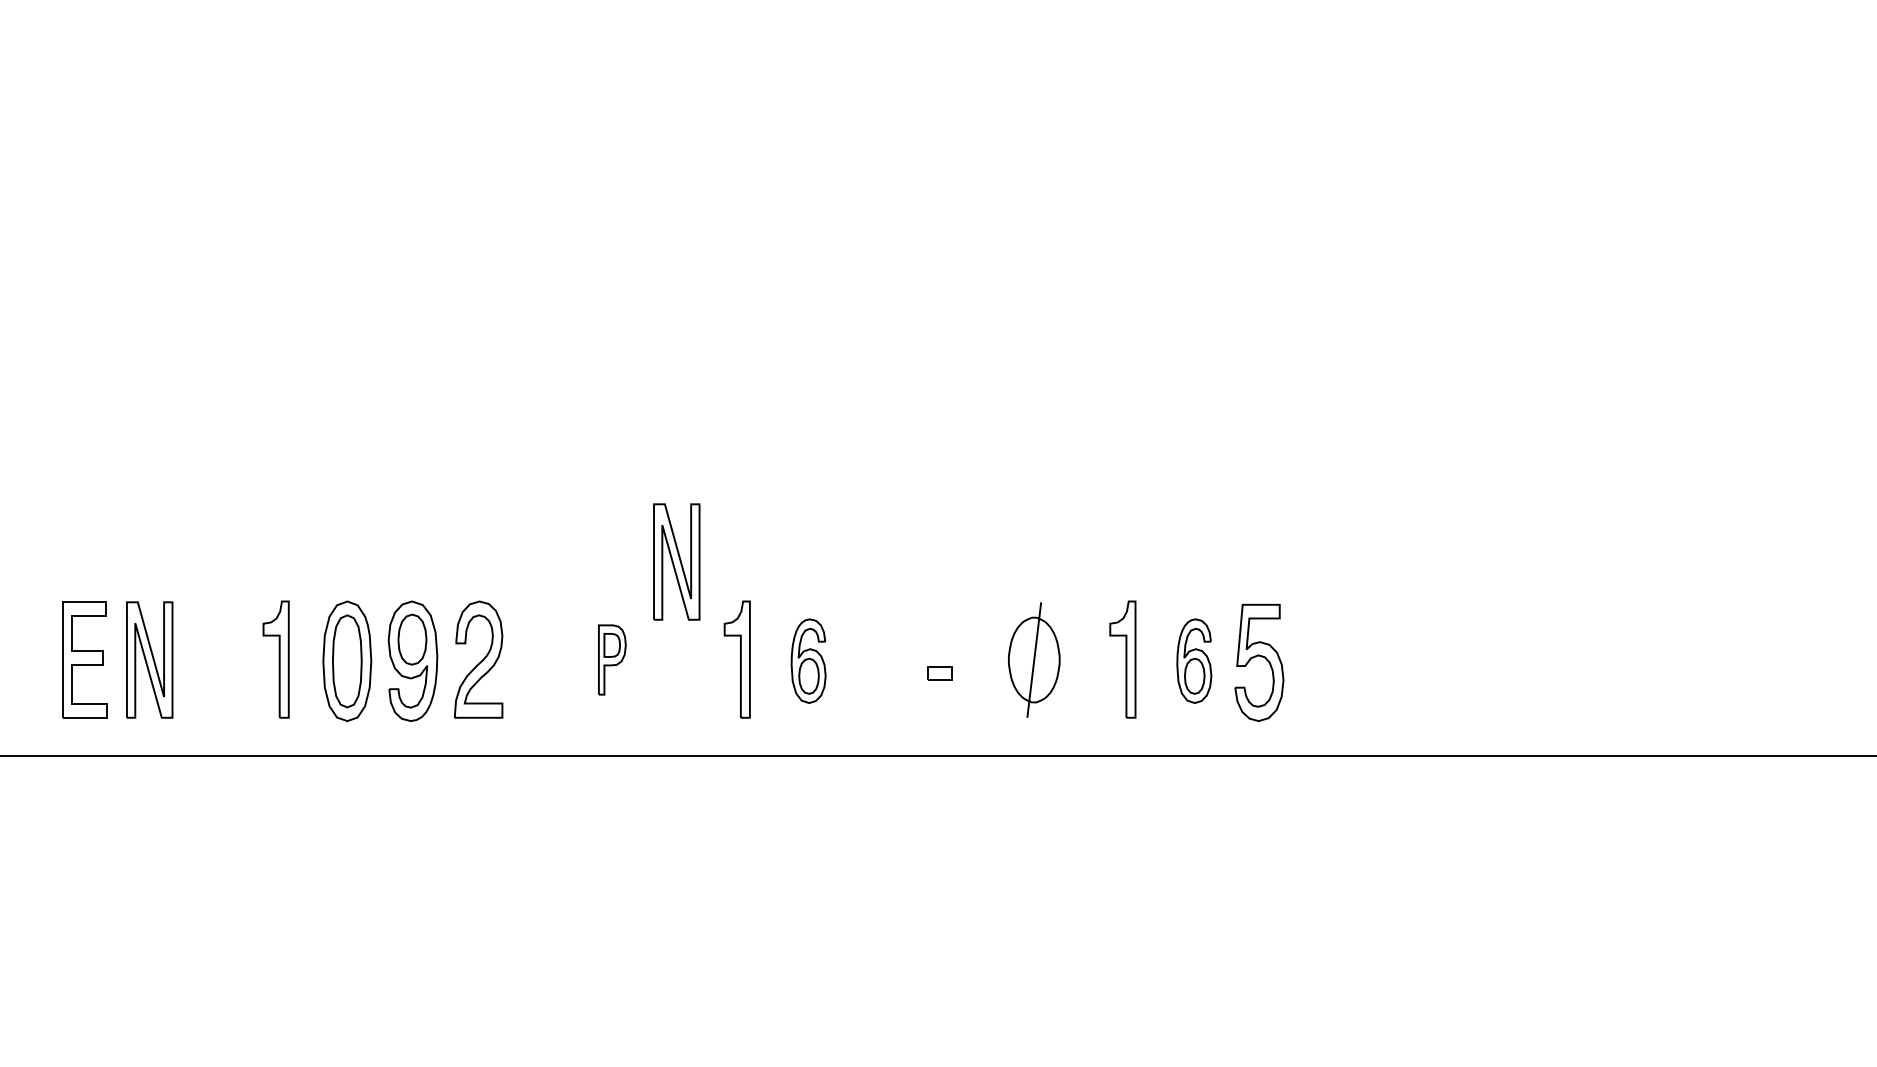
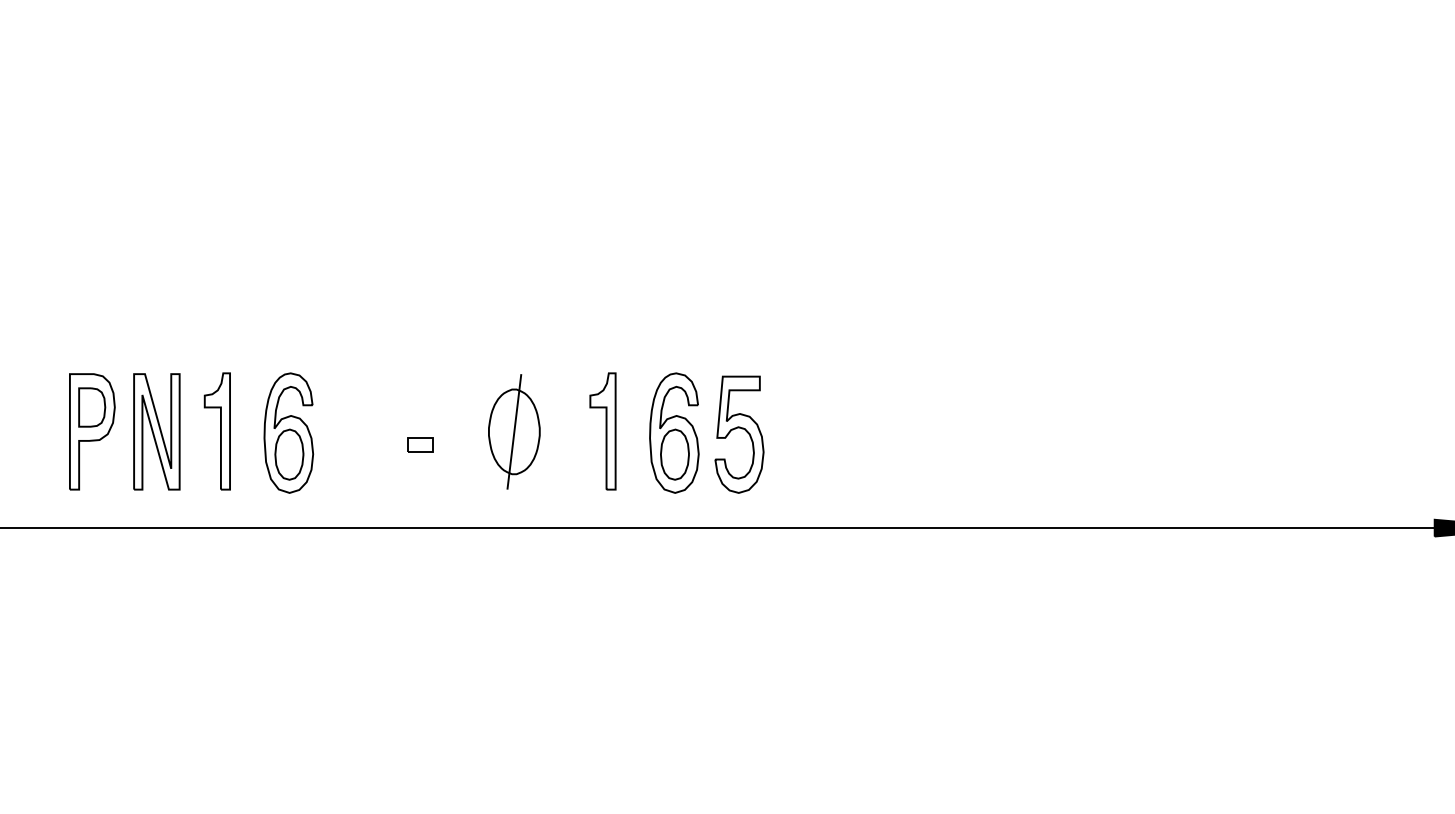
part: (676, 561) -> (156, 431), moved
part: (612, 659) -> (92, 431), size x1.67
part: (808, 660) -> (288, 432), size x1.43
part: (1194, 660) -> (674, 432), size x1.43

